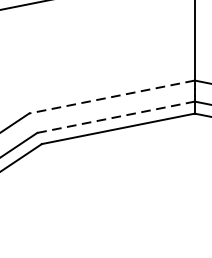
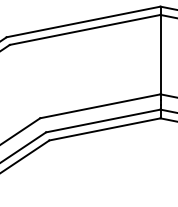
line: (110, 97) -> (99, 106), dashed -> solid
line: (116, 116) -> (103, 120), dashed -> solid

